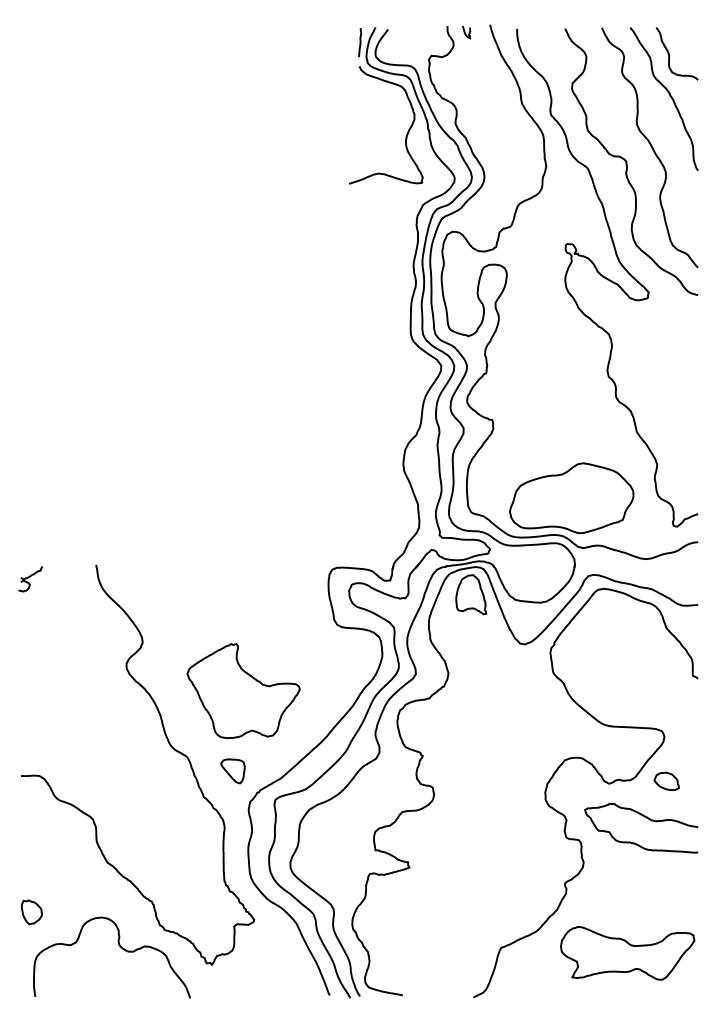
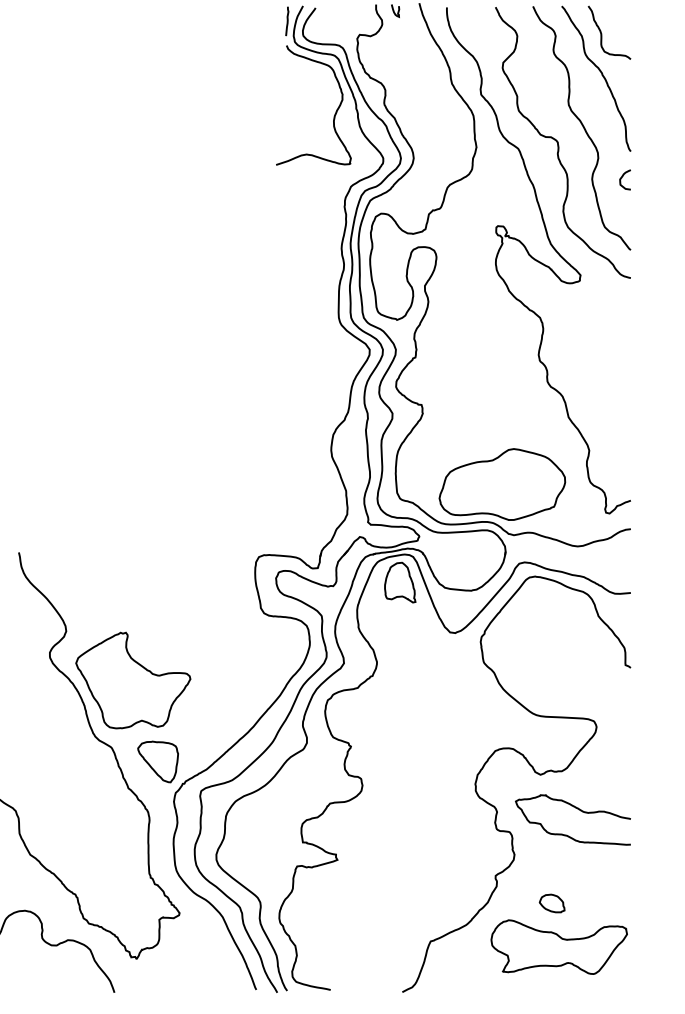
curve: (689, 197) -> (622, 178), added
part: (243, 690) -> (133, 679), moved
part: (232, 771) -> (157, 762), size x1.67
part: (666, 780) -> (551, 902), moved

